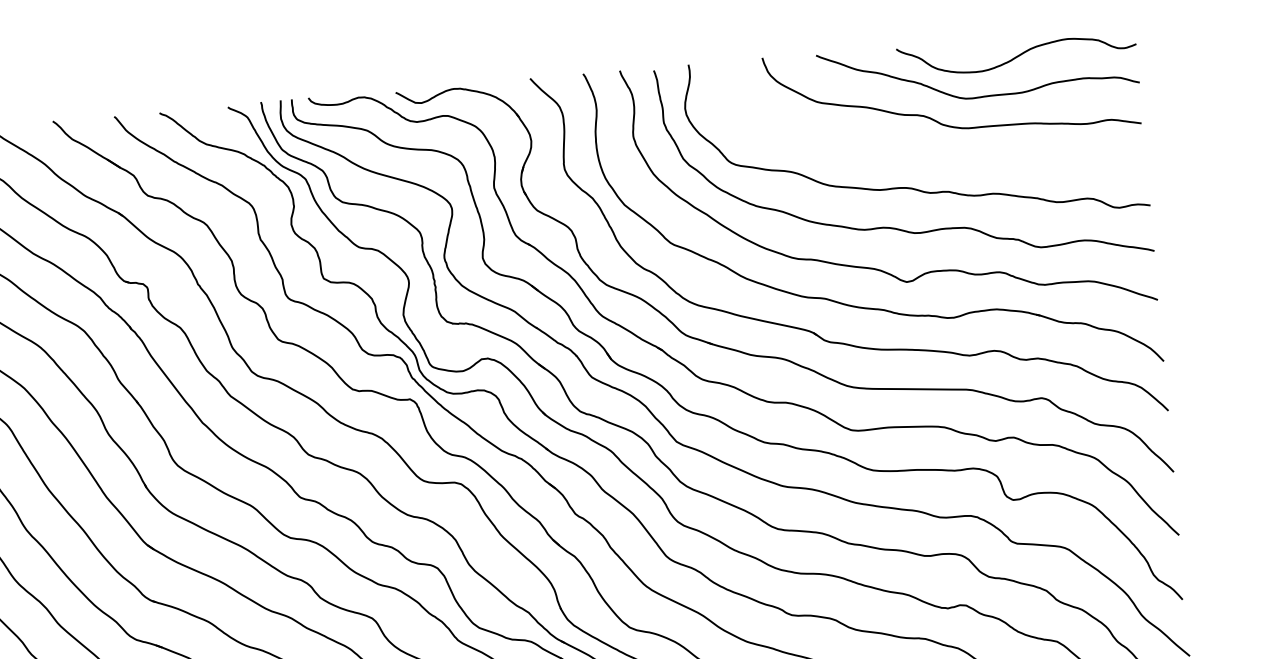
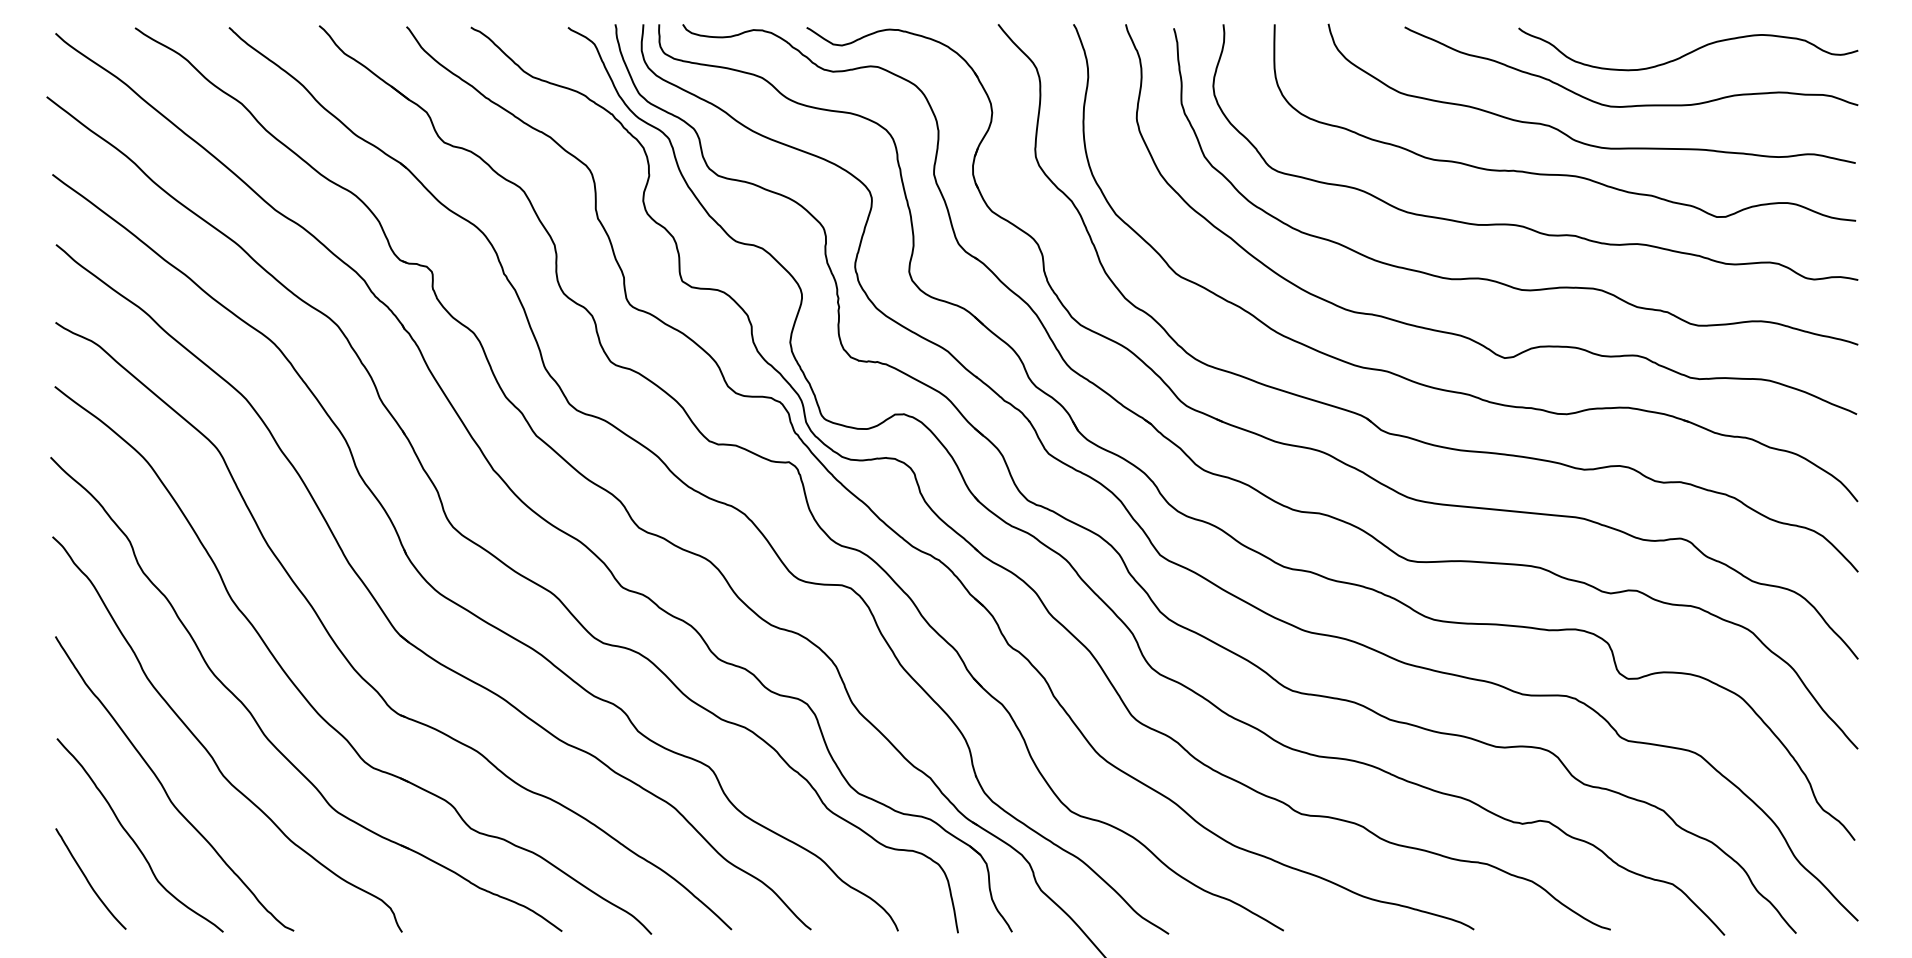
curve: (937, 149) -> (1564, 174), added

